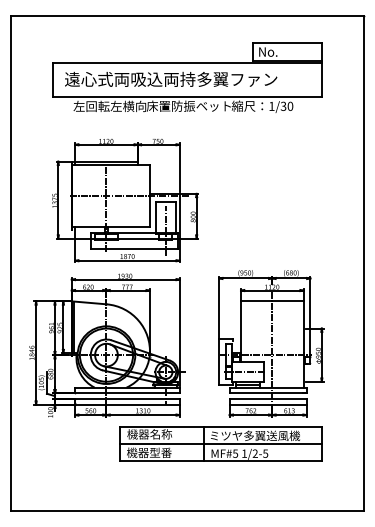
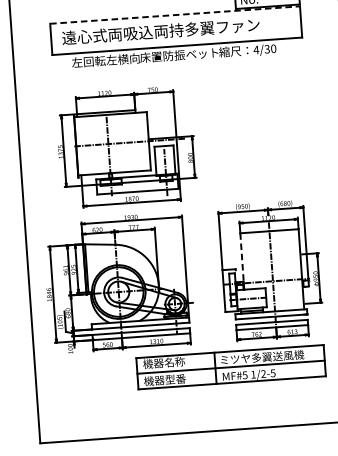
line: (187, 62) -> (175, 14), solid -> dashed
text: (271, 106) -> (256, 50), 1/30 -> 4/30
line: (240, 328) -> (241, 258), solid -> dashed

